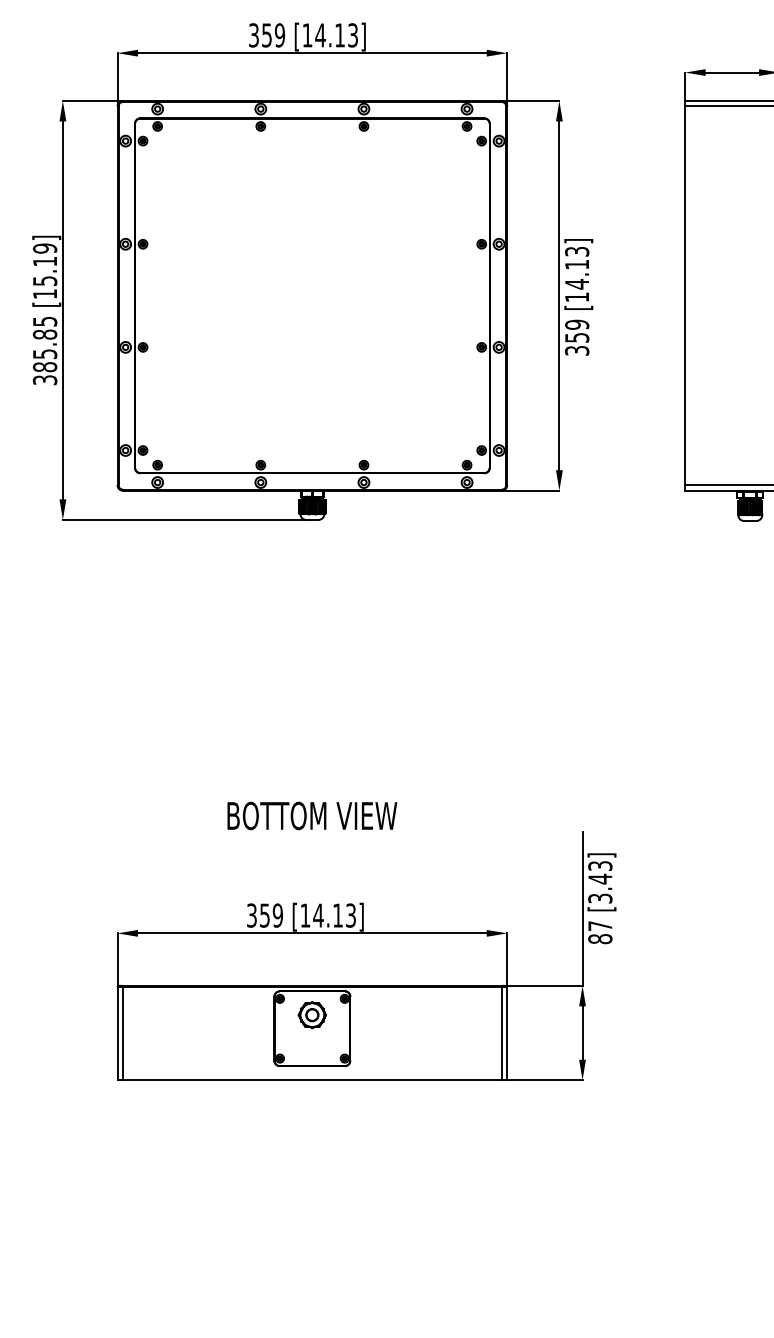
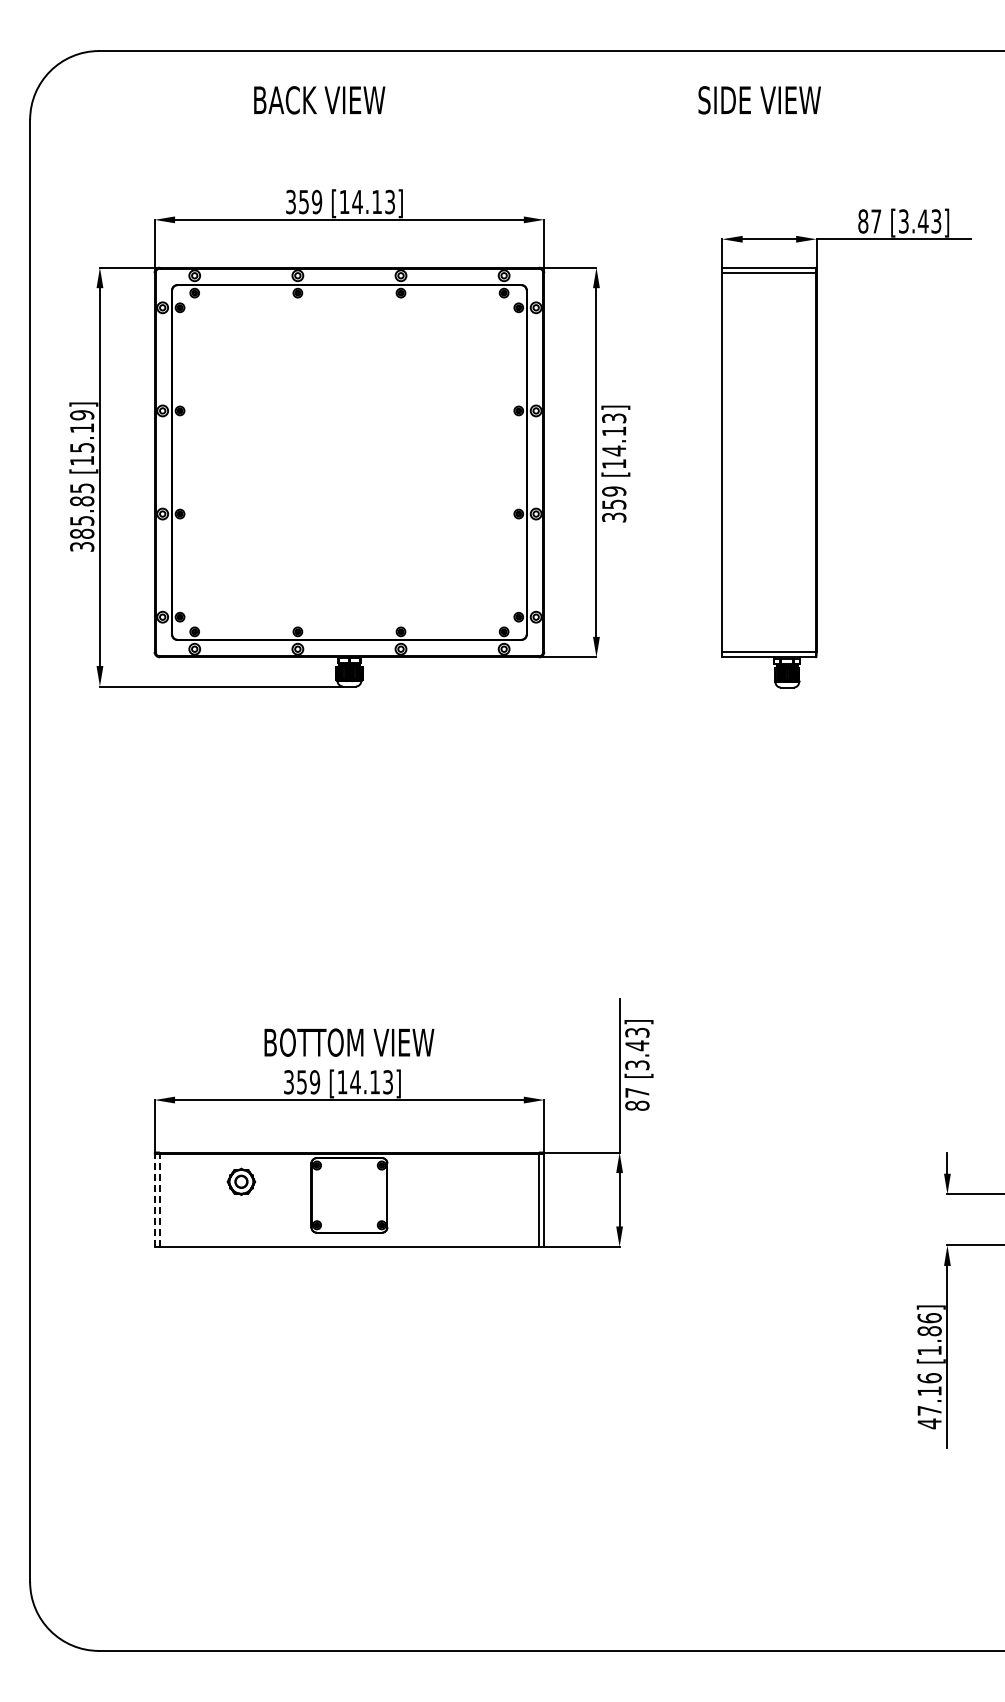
text: (312, 815) -> (349, 1042), moved
part: (312, 1014) -> (241, 1181), moved
line: (117, 1033) -> (154, 1200), solid -> dashed
line: (123, 1033) -> (160, 1200), solid -> dashed

